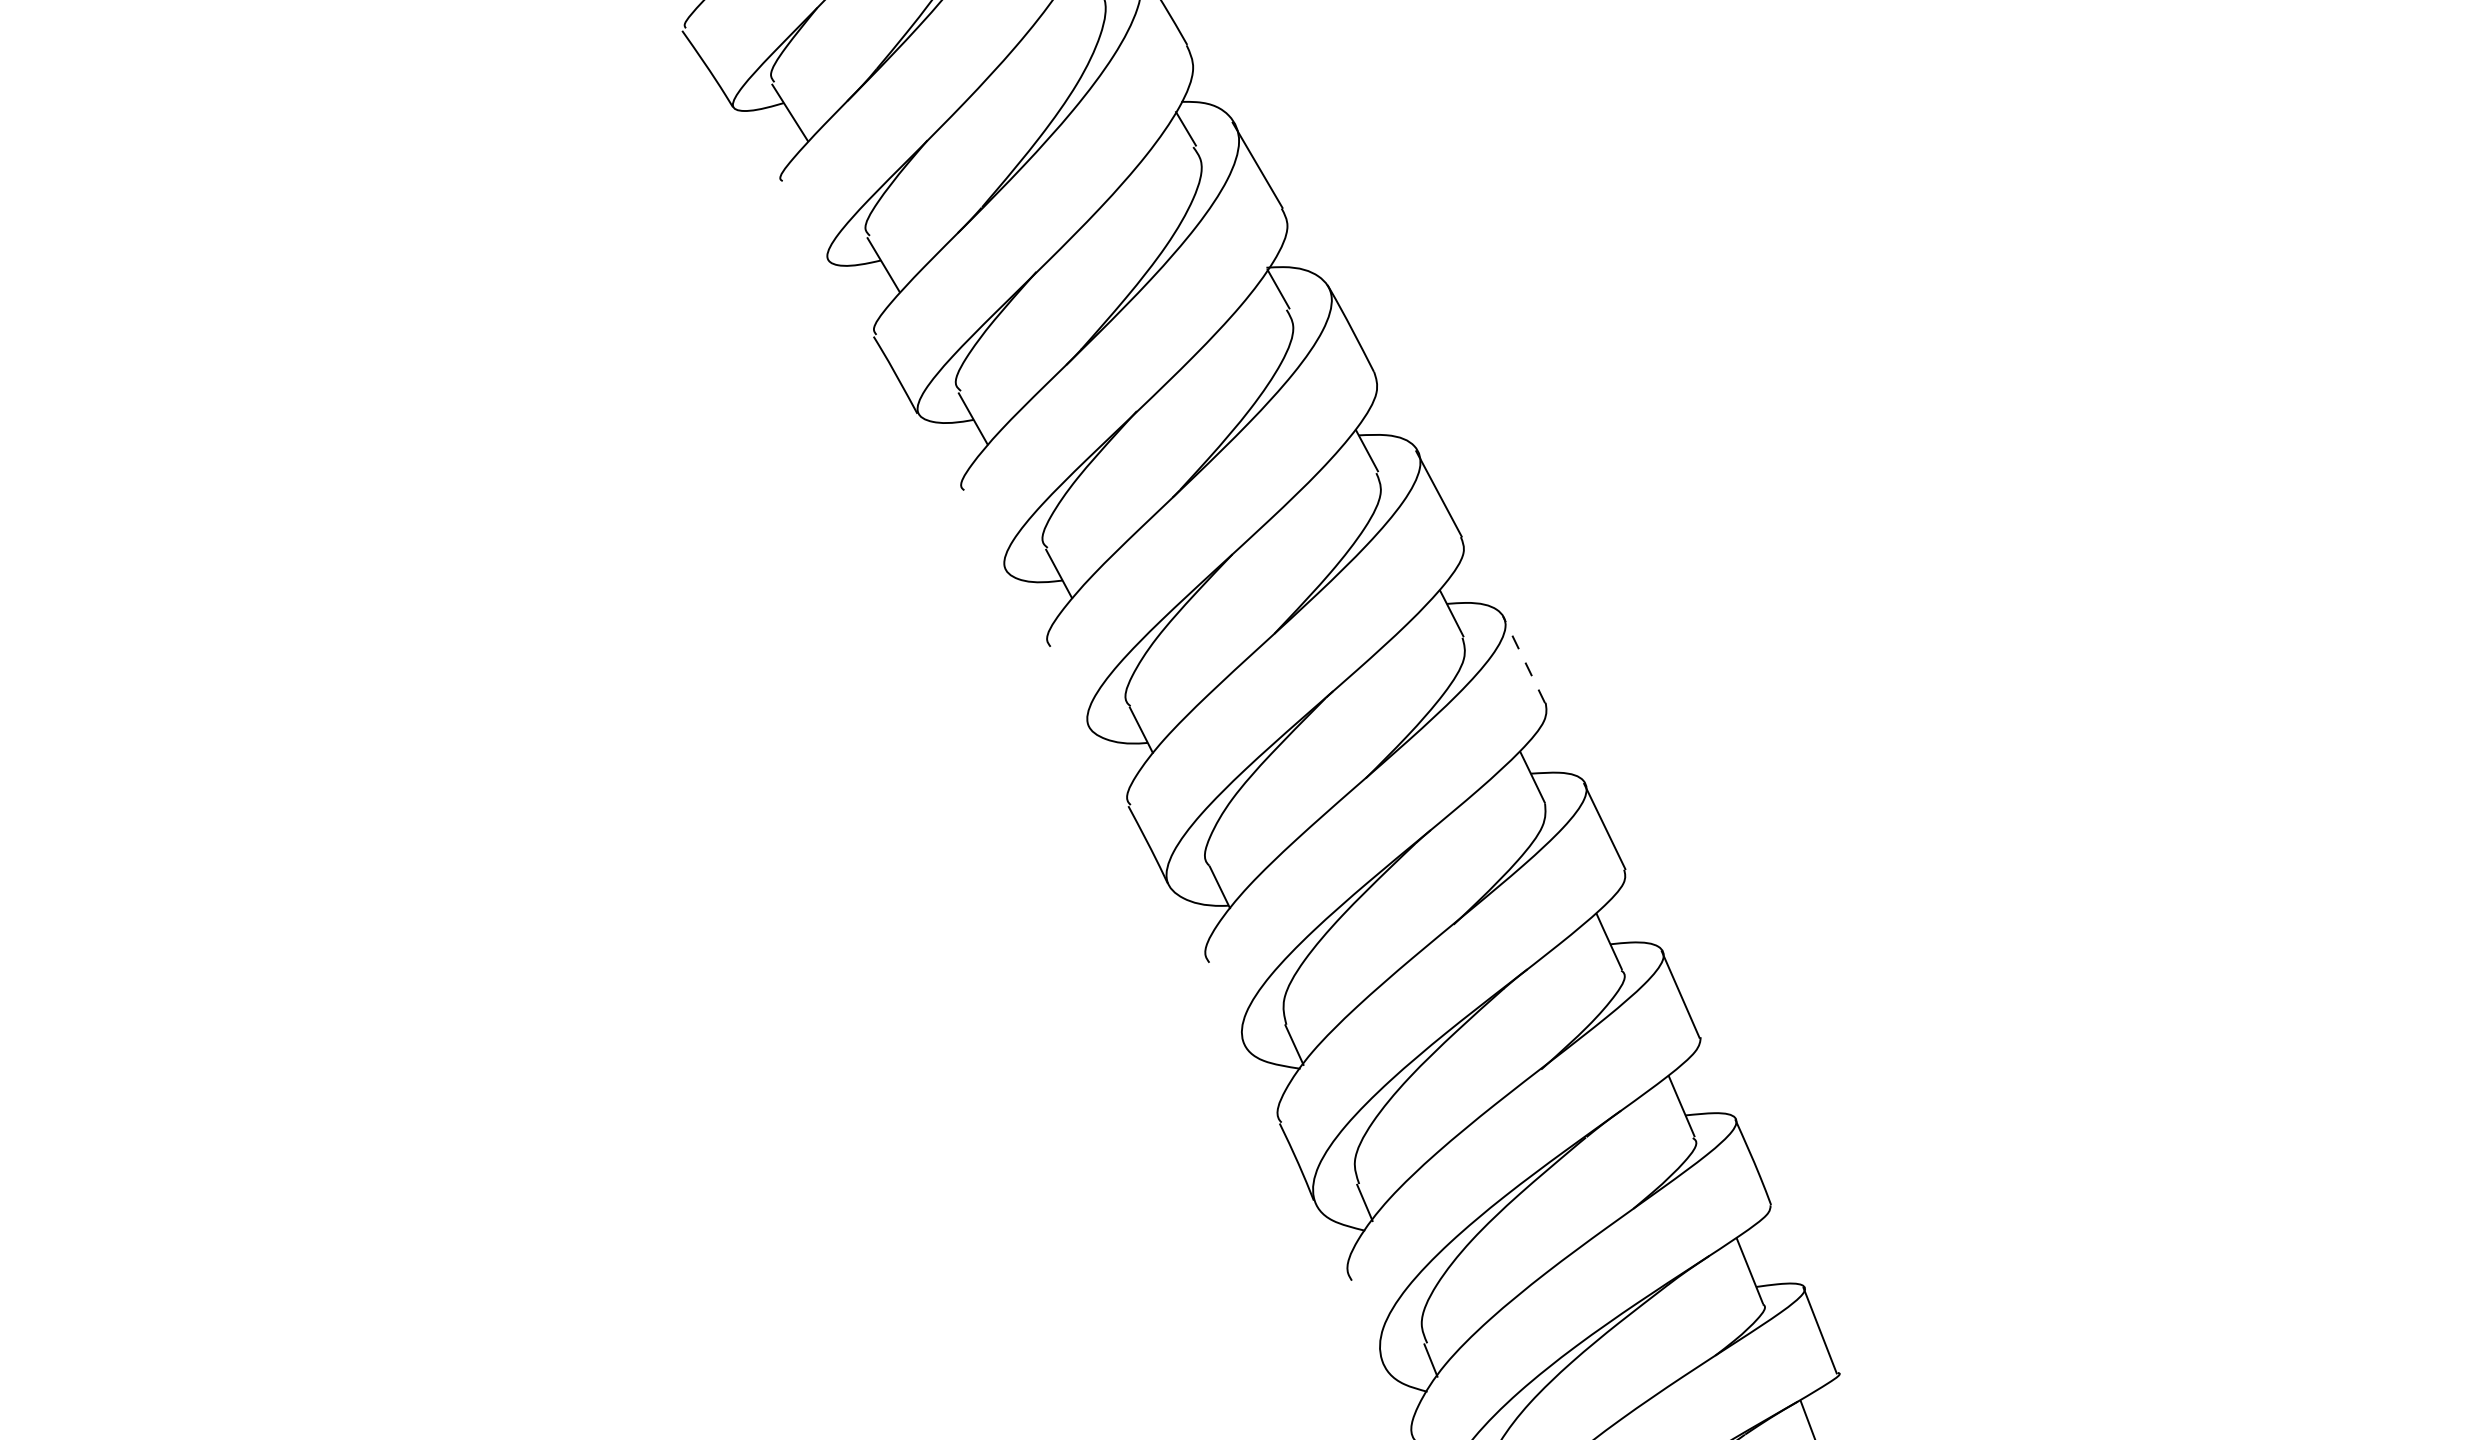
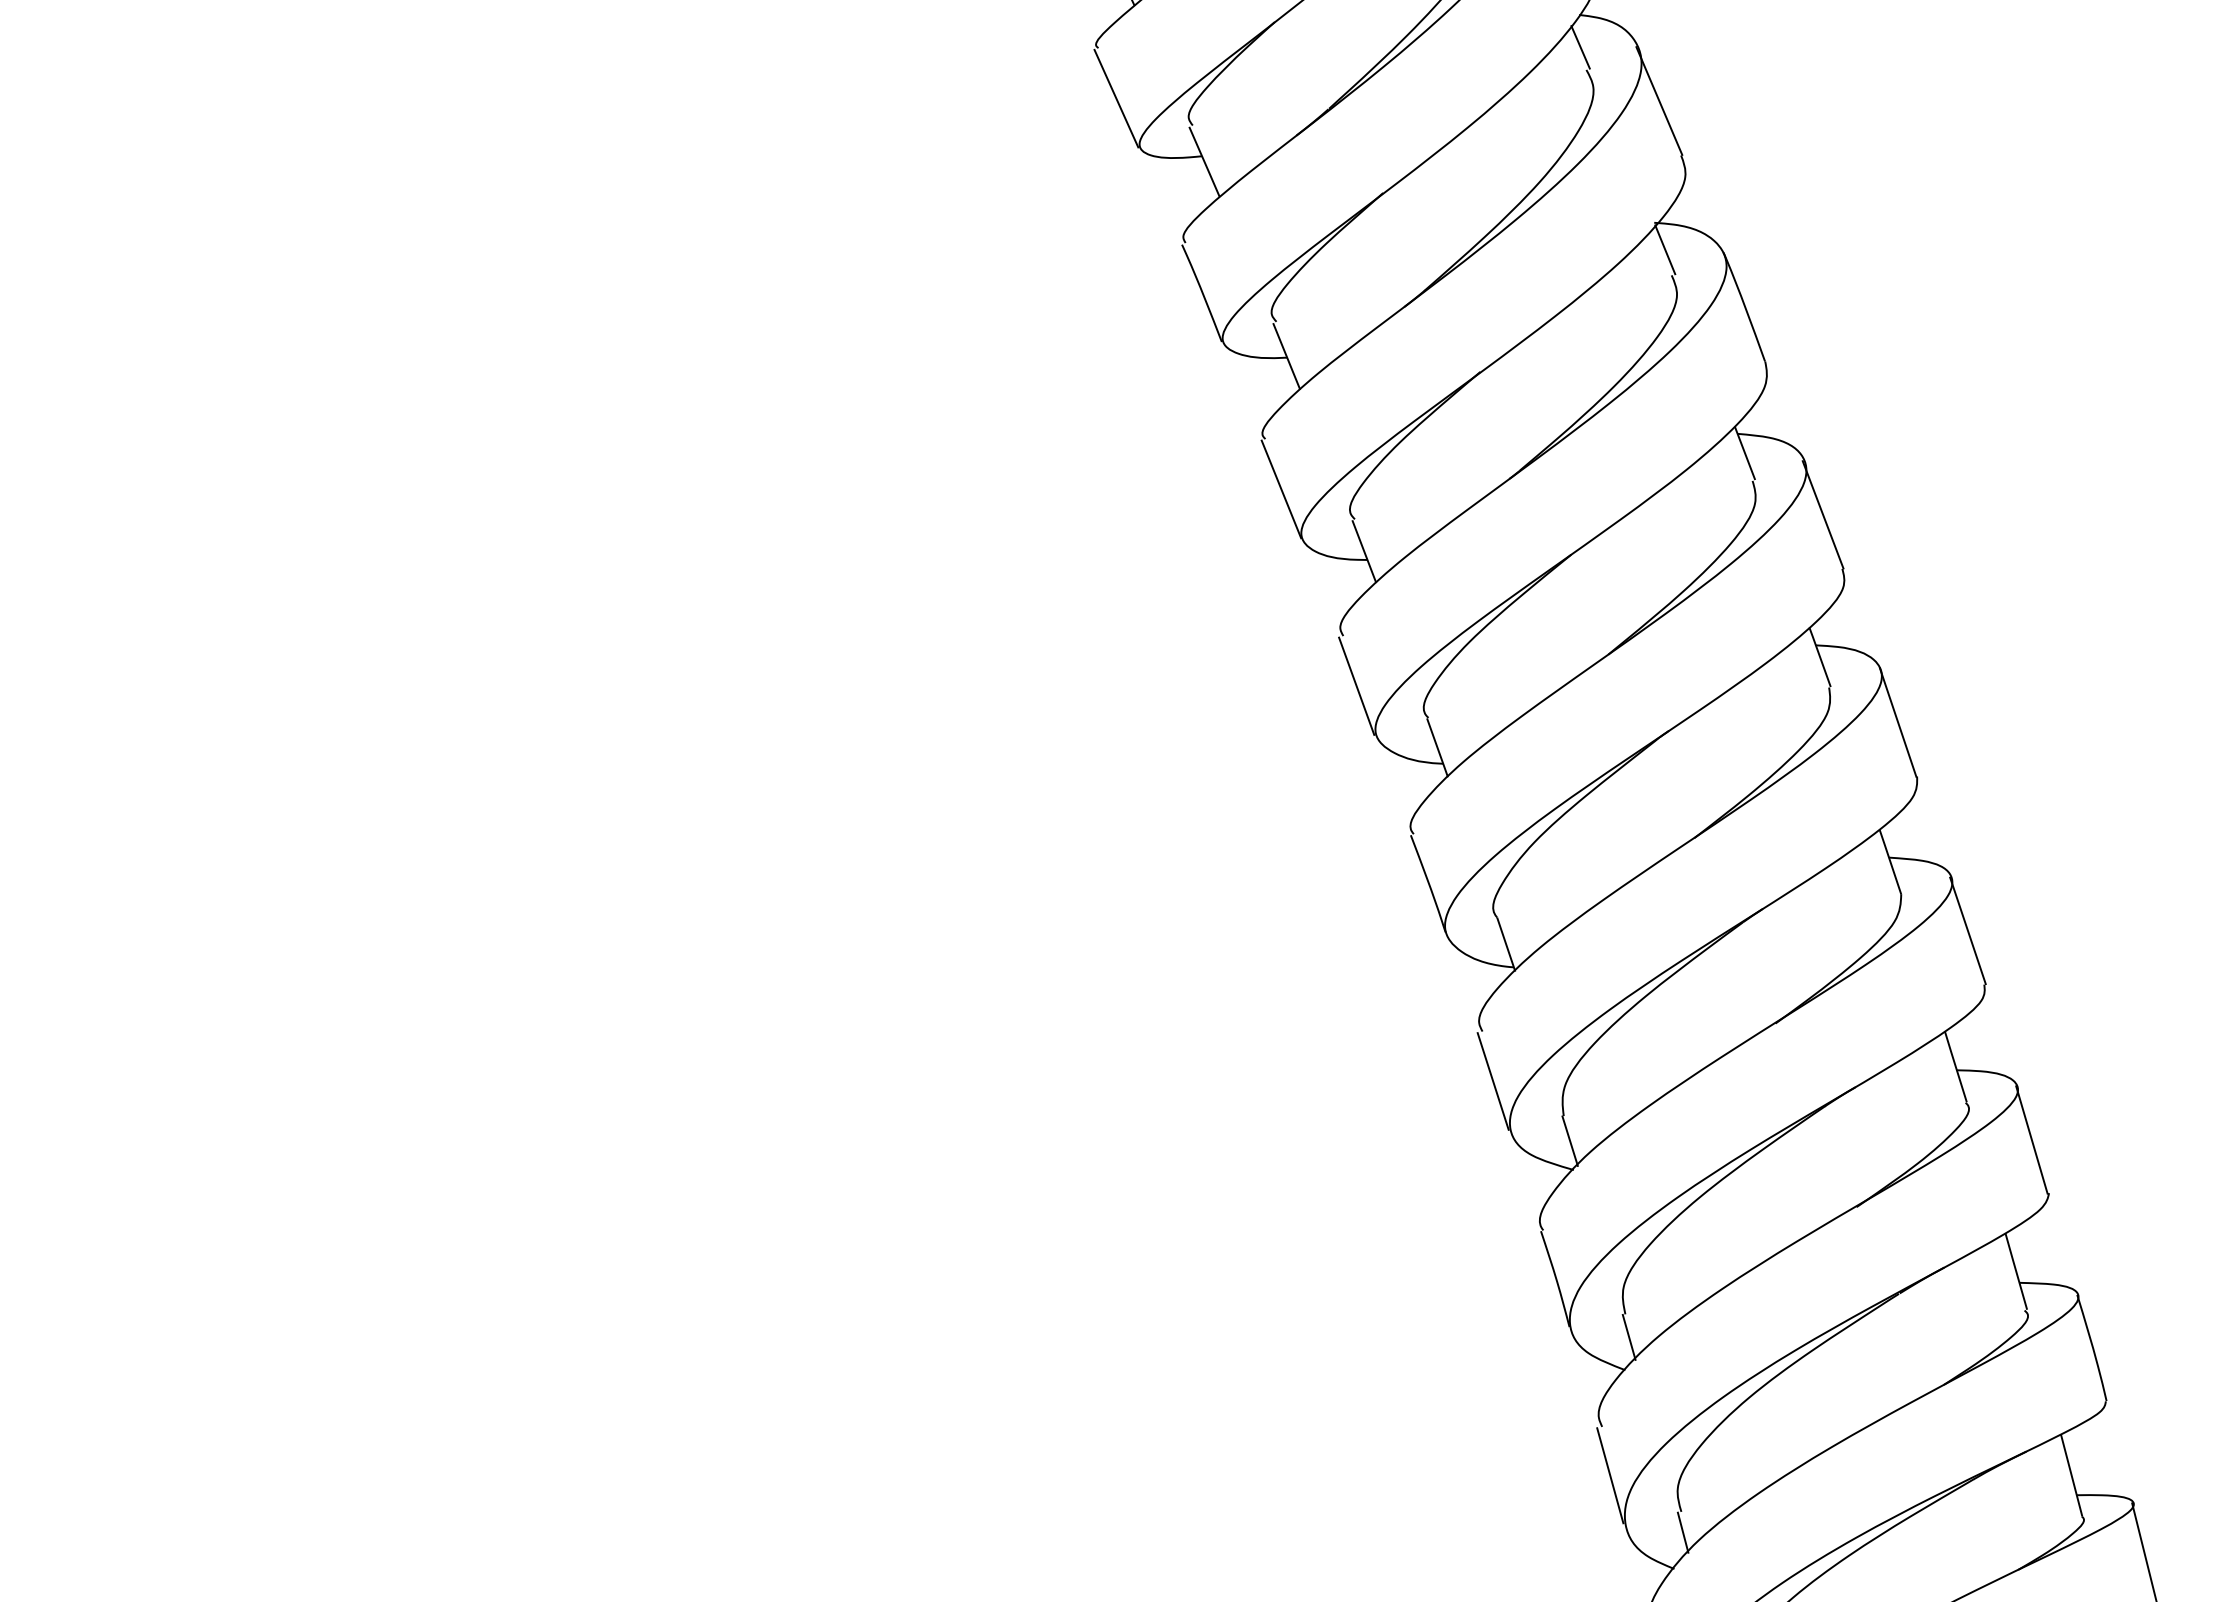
line: (802, 221) -> (1115, 98), added
line: (982, 530) -> (1280, 489), added
line: (1523, 659) -> (1897, 722), dashed -> solid
line: (1067, 687) -> (1357, 686), added
line: (1223, 1003) -> (1492, 1081), added
line: (1363, 1320) -> (1609, 1475), added

